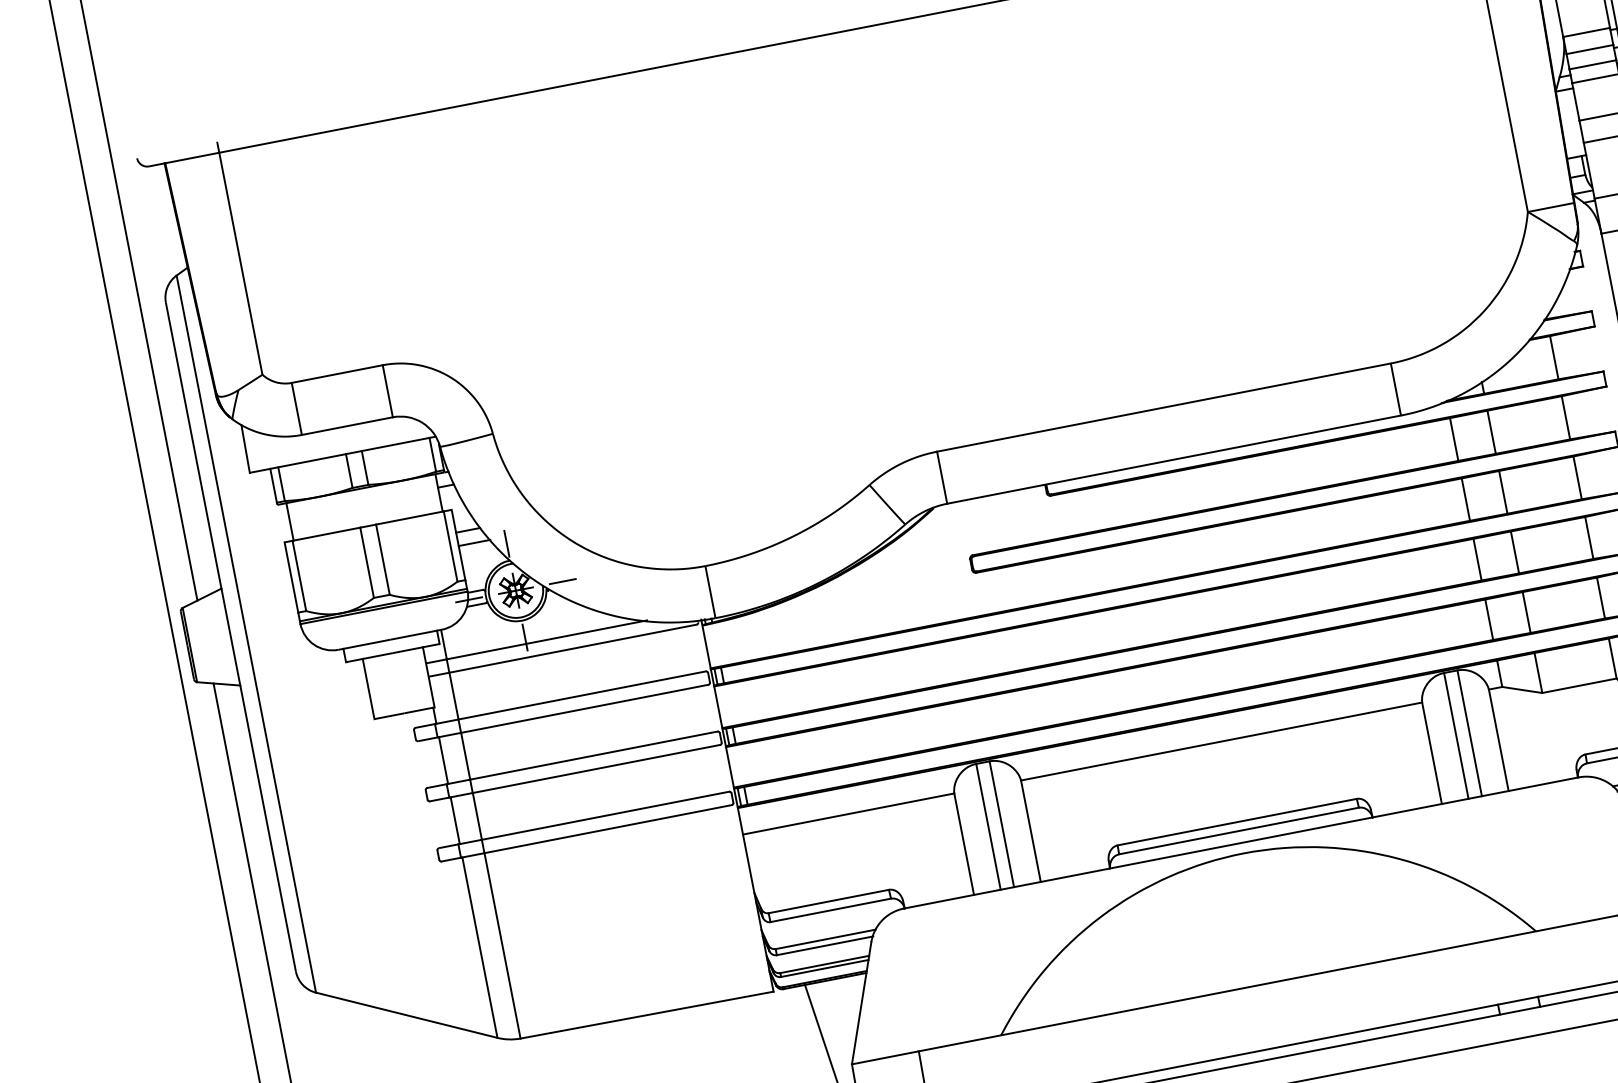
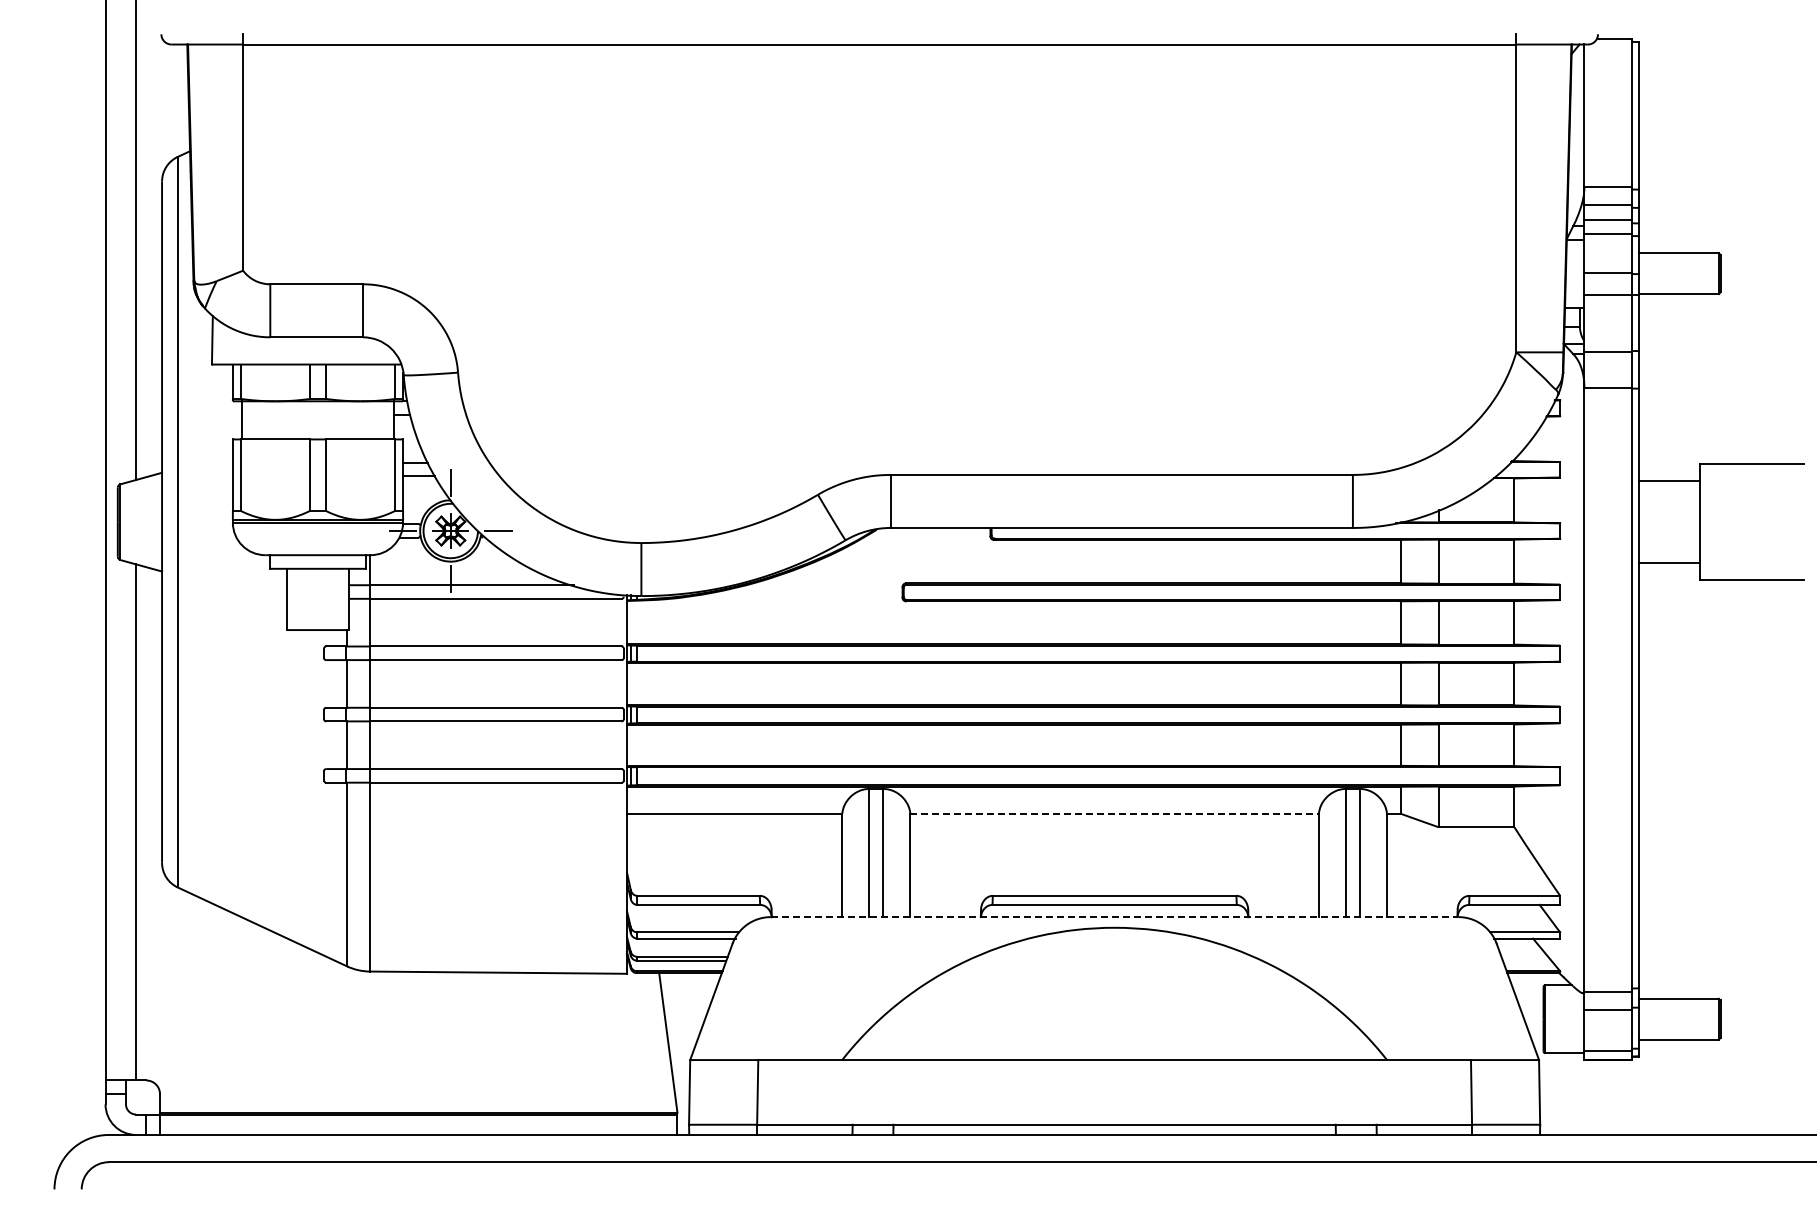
line: (1222, 741) -> (1115, 813), solid -> dashed
line: (1241, 843) -> (1114, 917), solid -> dashed

